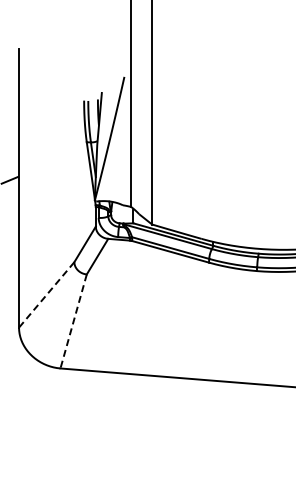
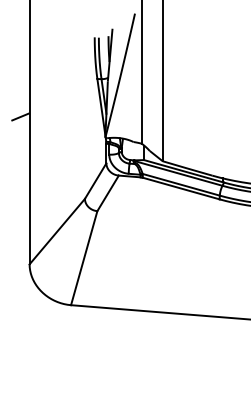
line: (46, 294) -> (57, 231), dashed -> solid
line: (73, 321) -> (84, 258), dashed -> solid

